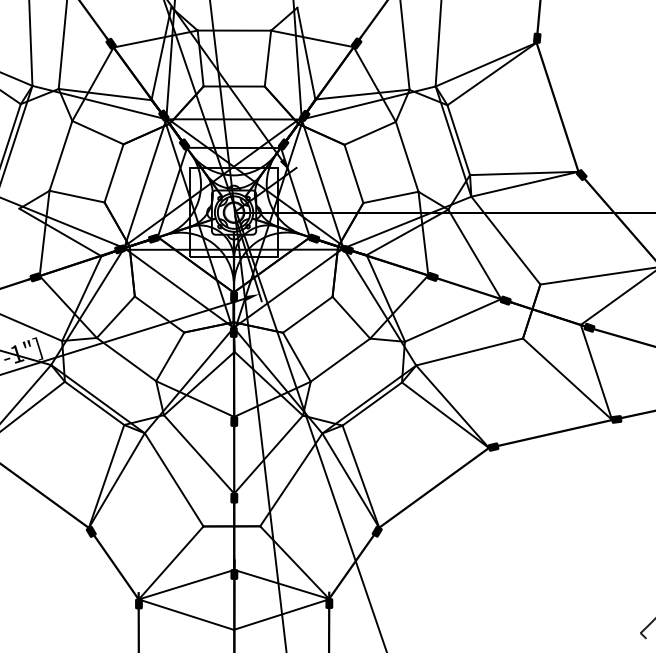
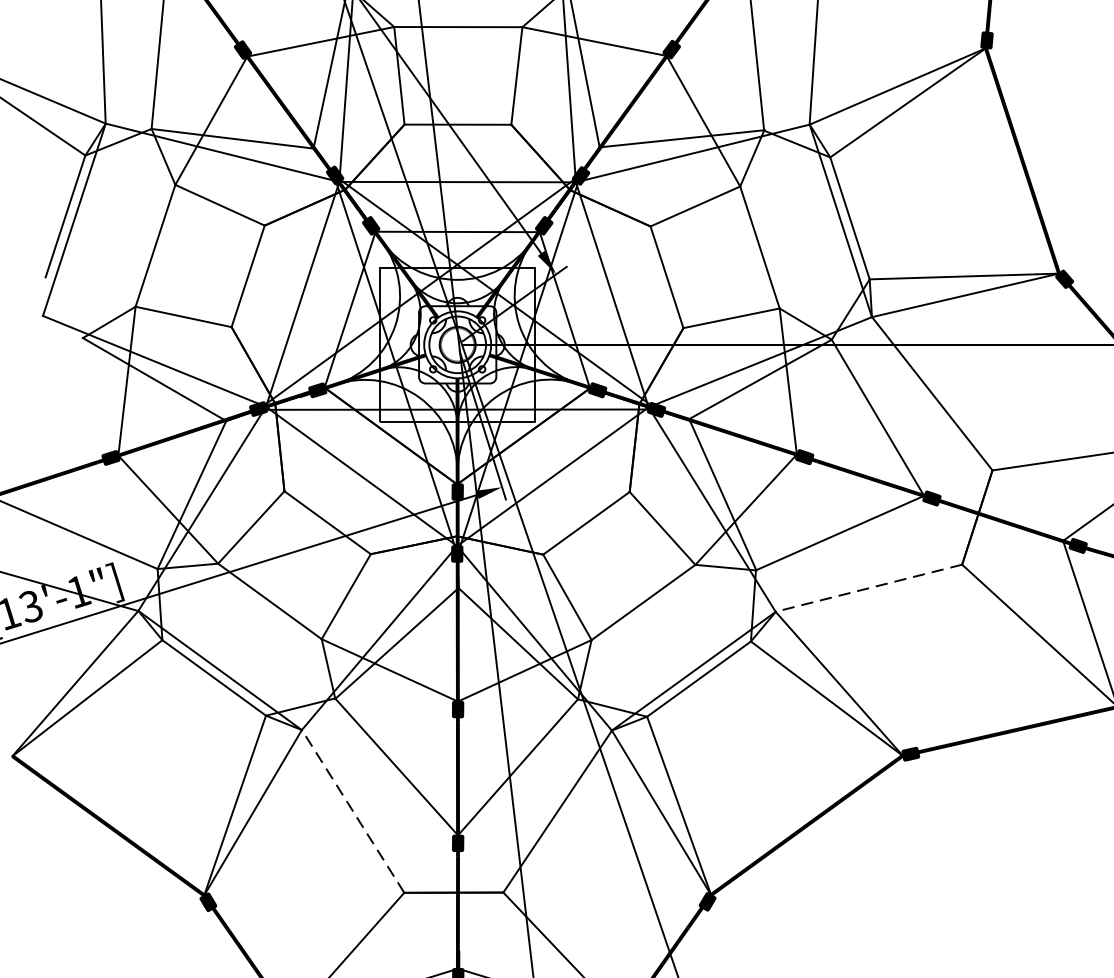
line: (469, 352) -> (868, 589), solid -> dashed
line: (173, 479) -> (351, 810), solid -> dashed

